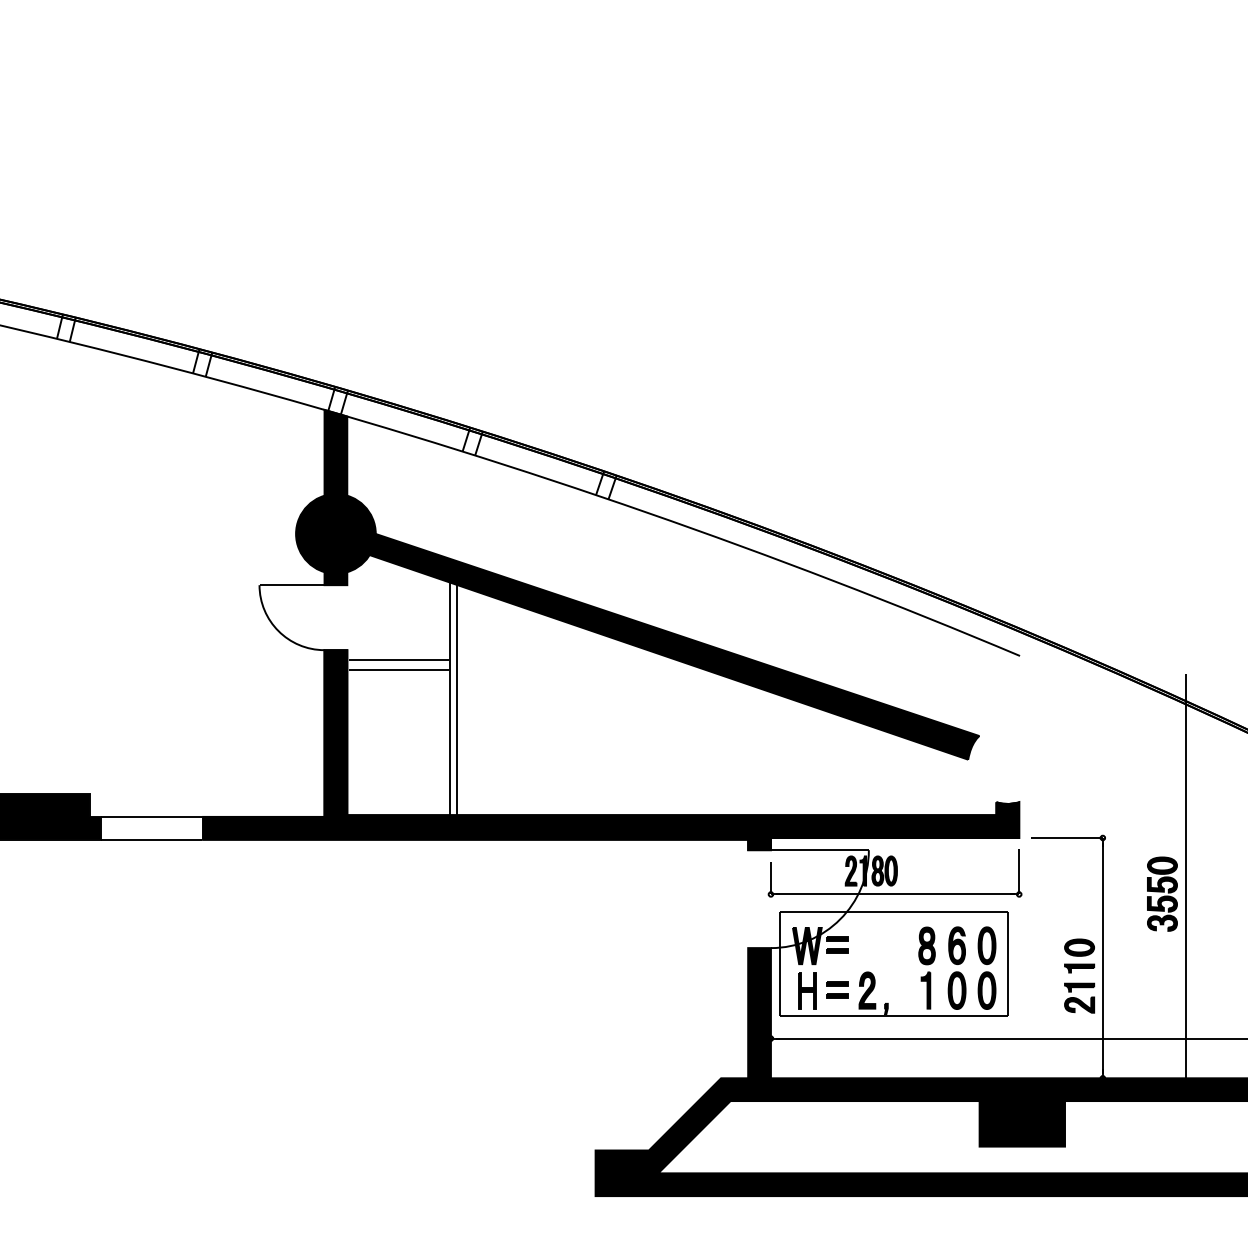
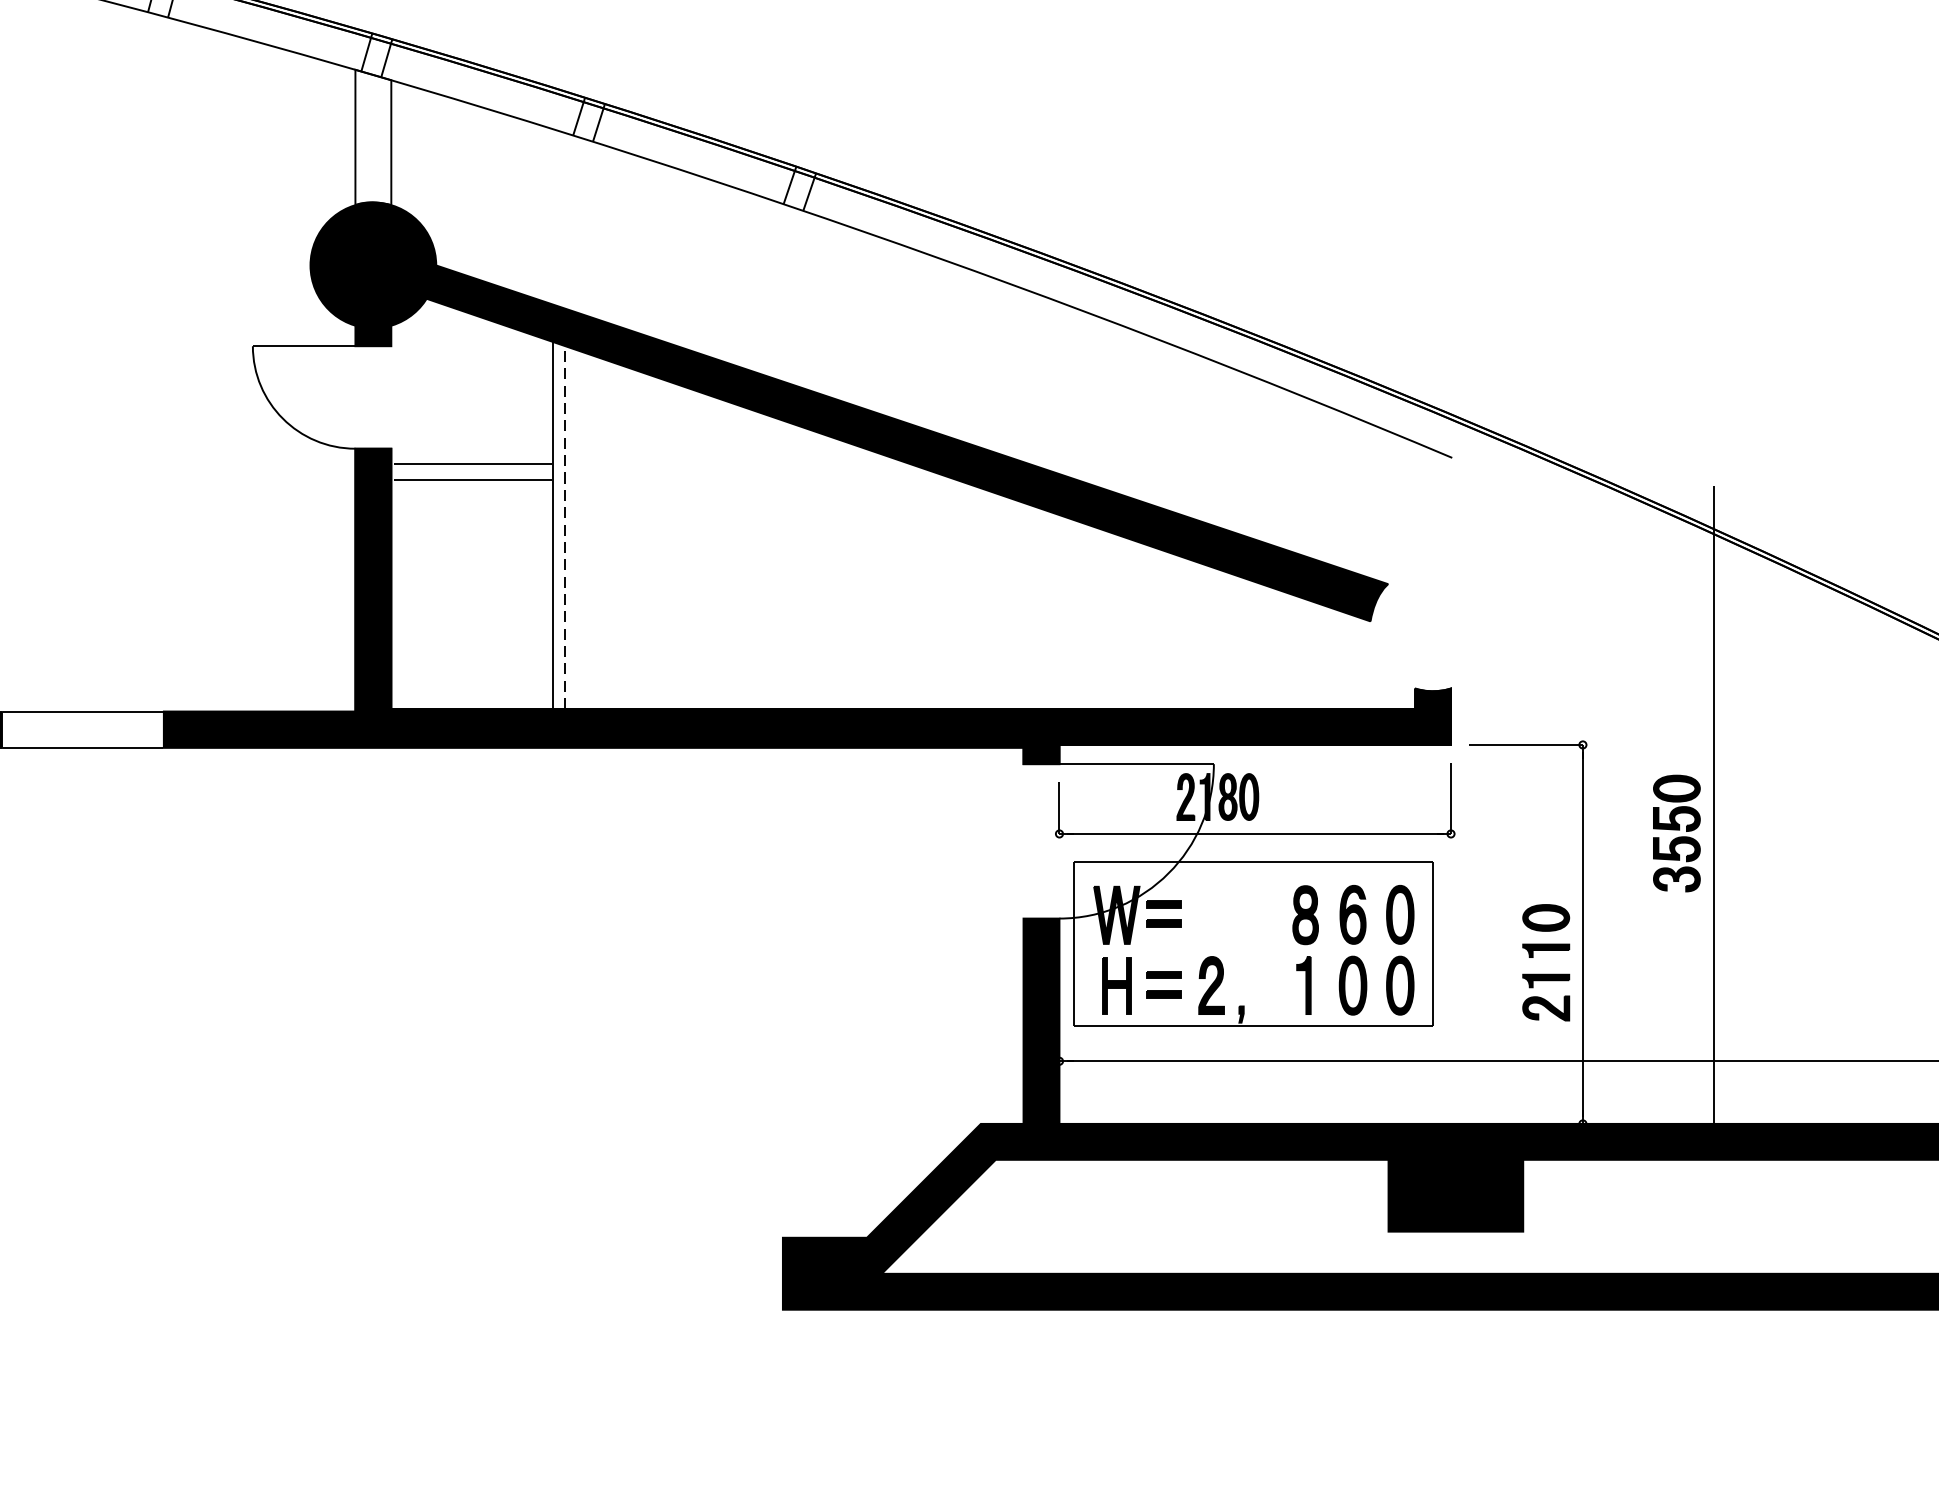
fill: (335, 452) -> (372, 136), removed
line: (457, 699) -> (565, 526), solid -> dashed

